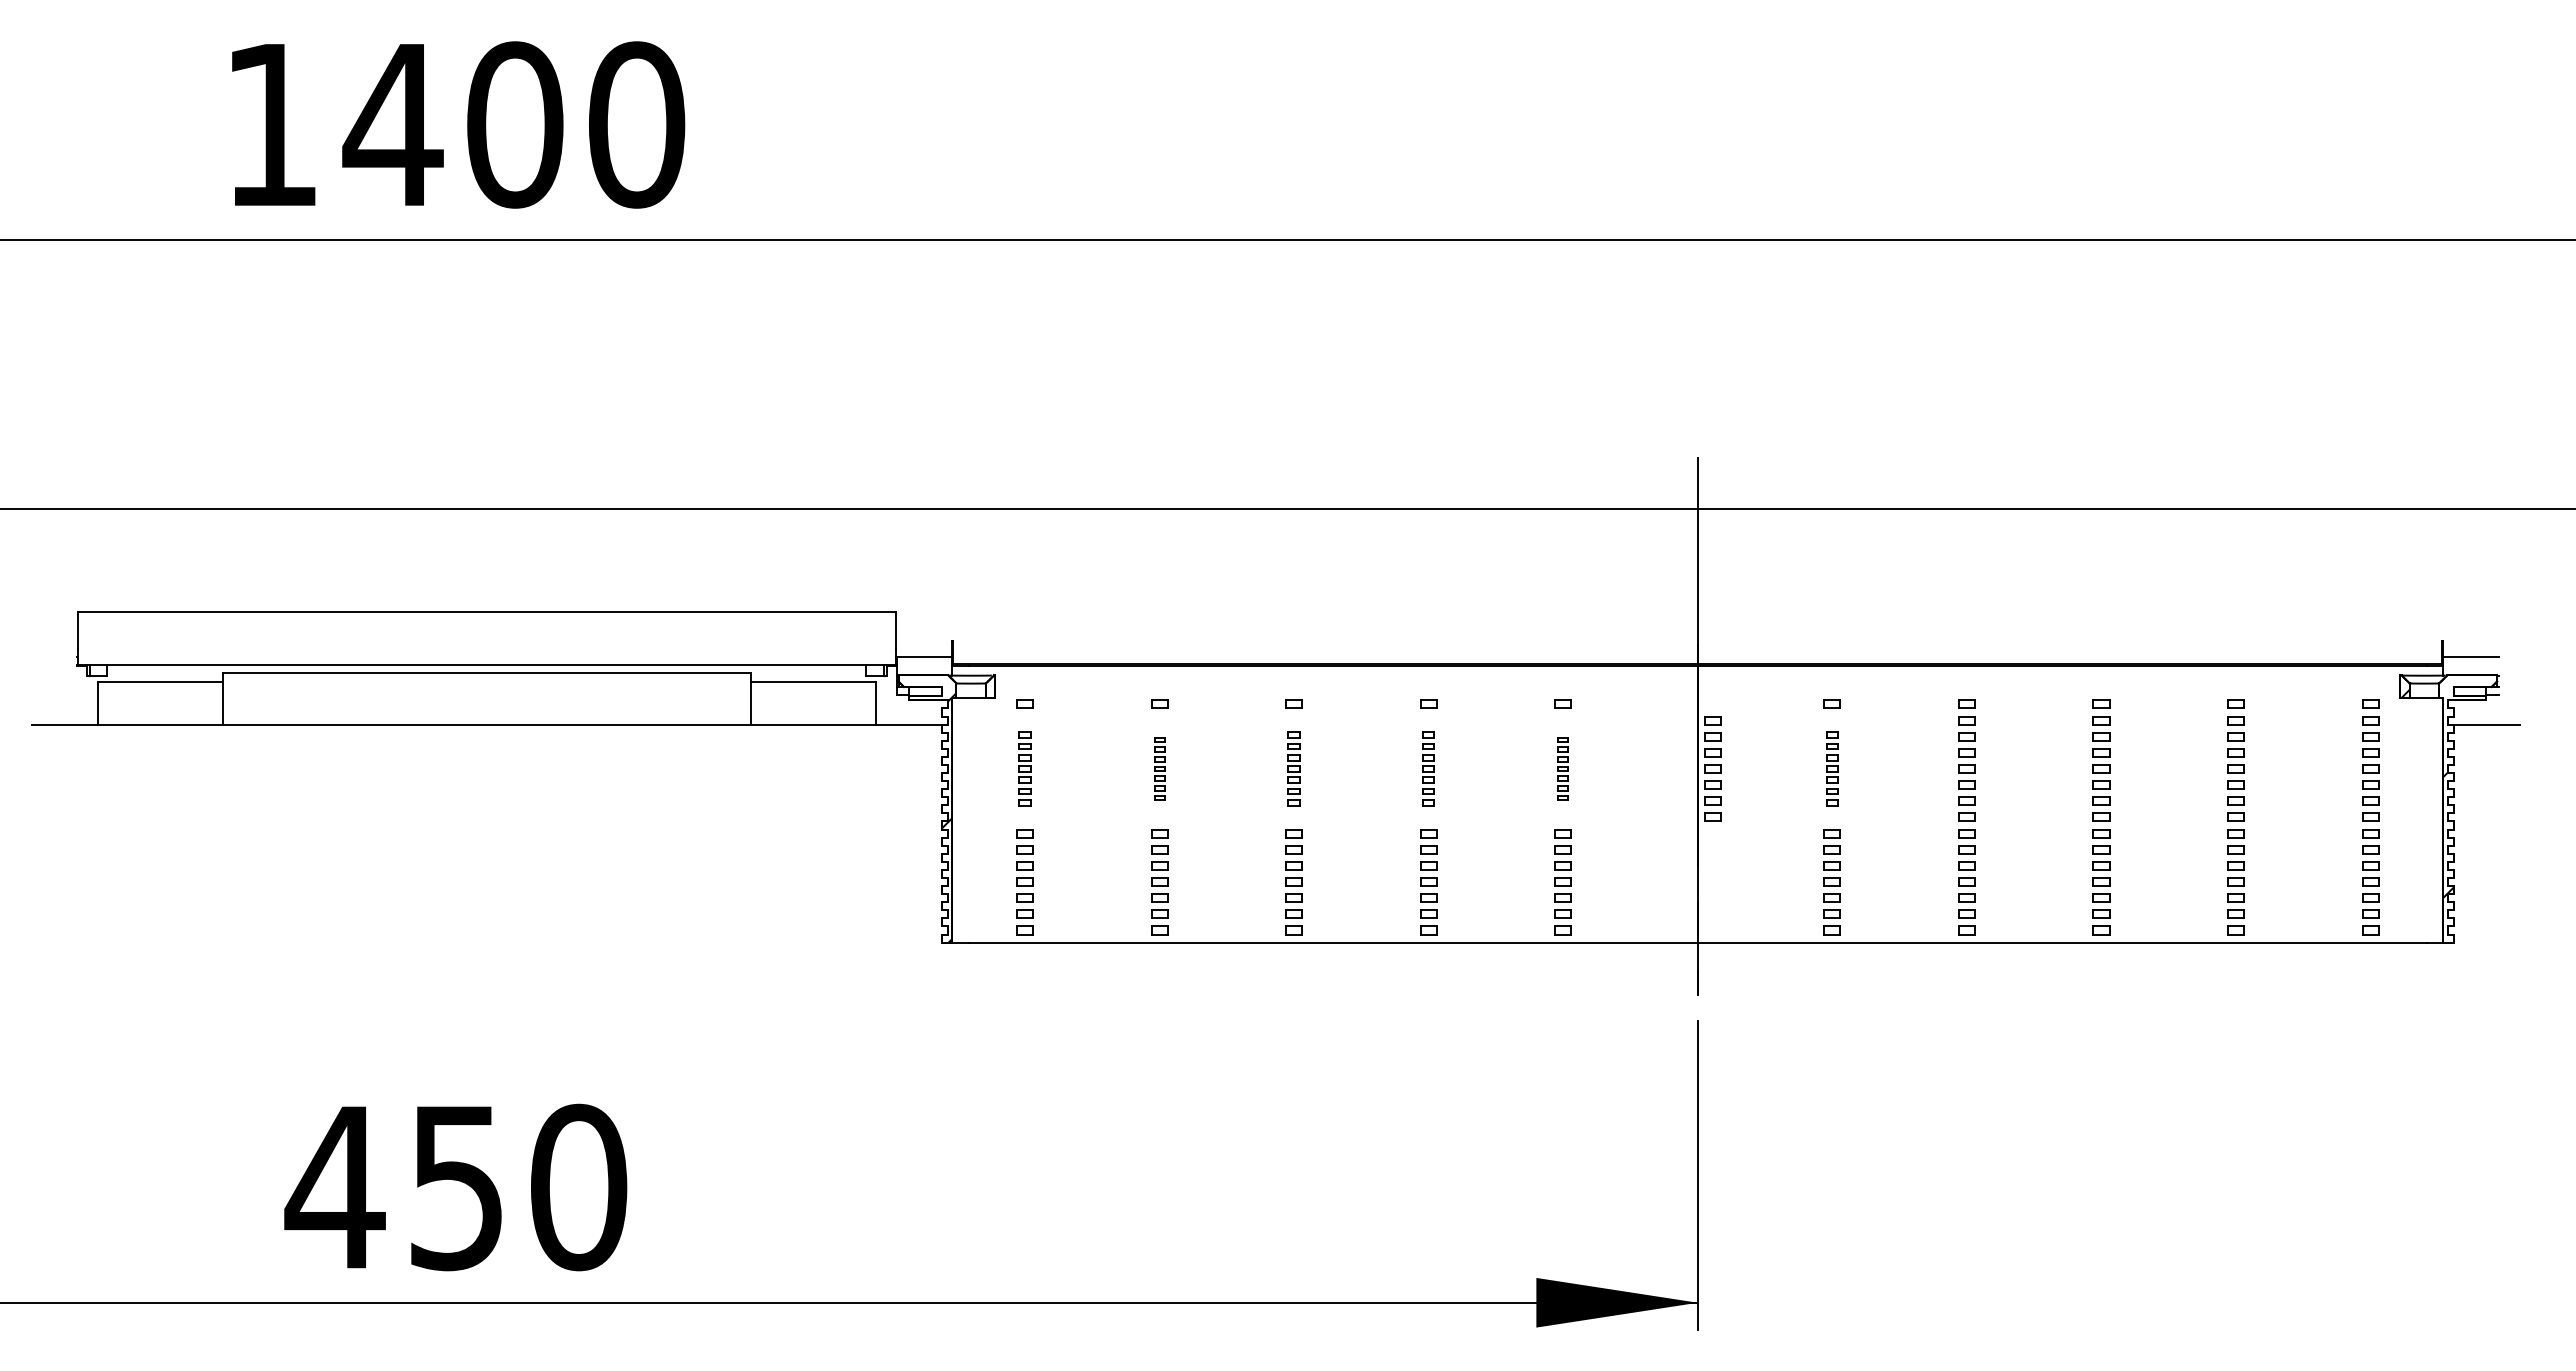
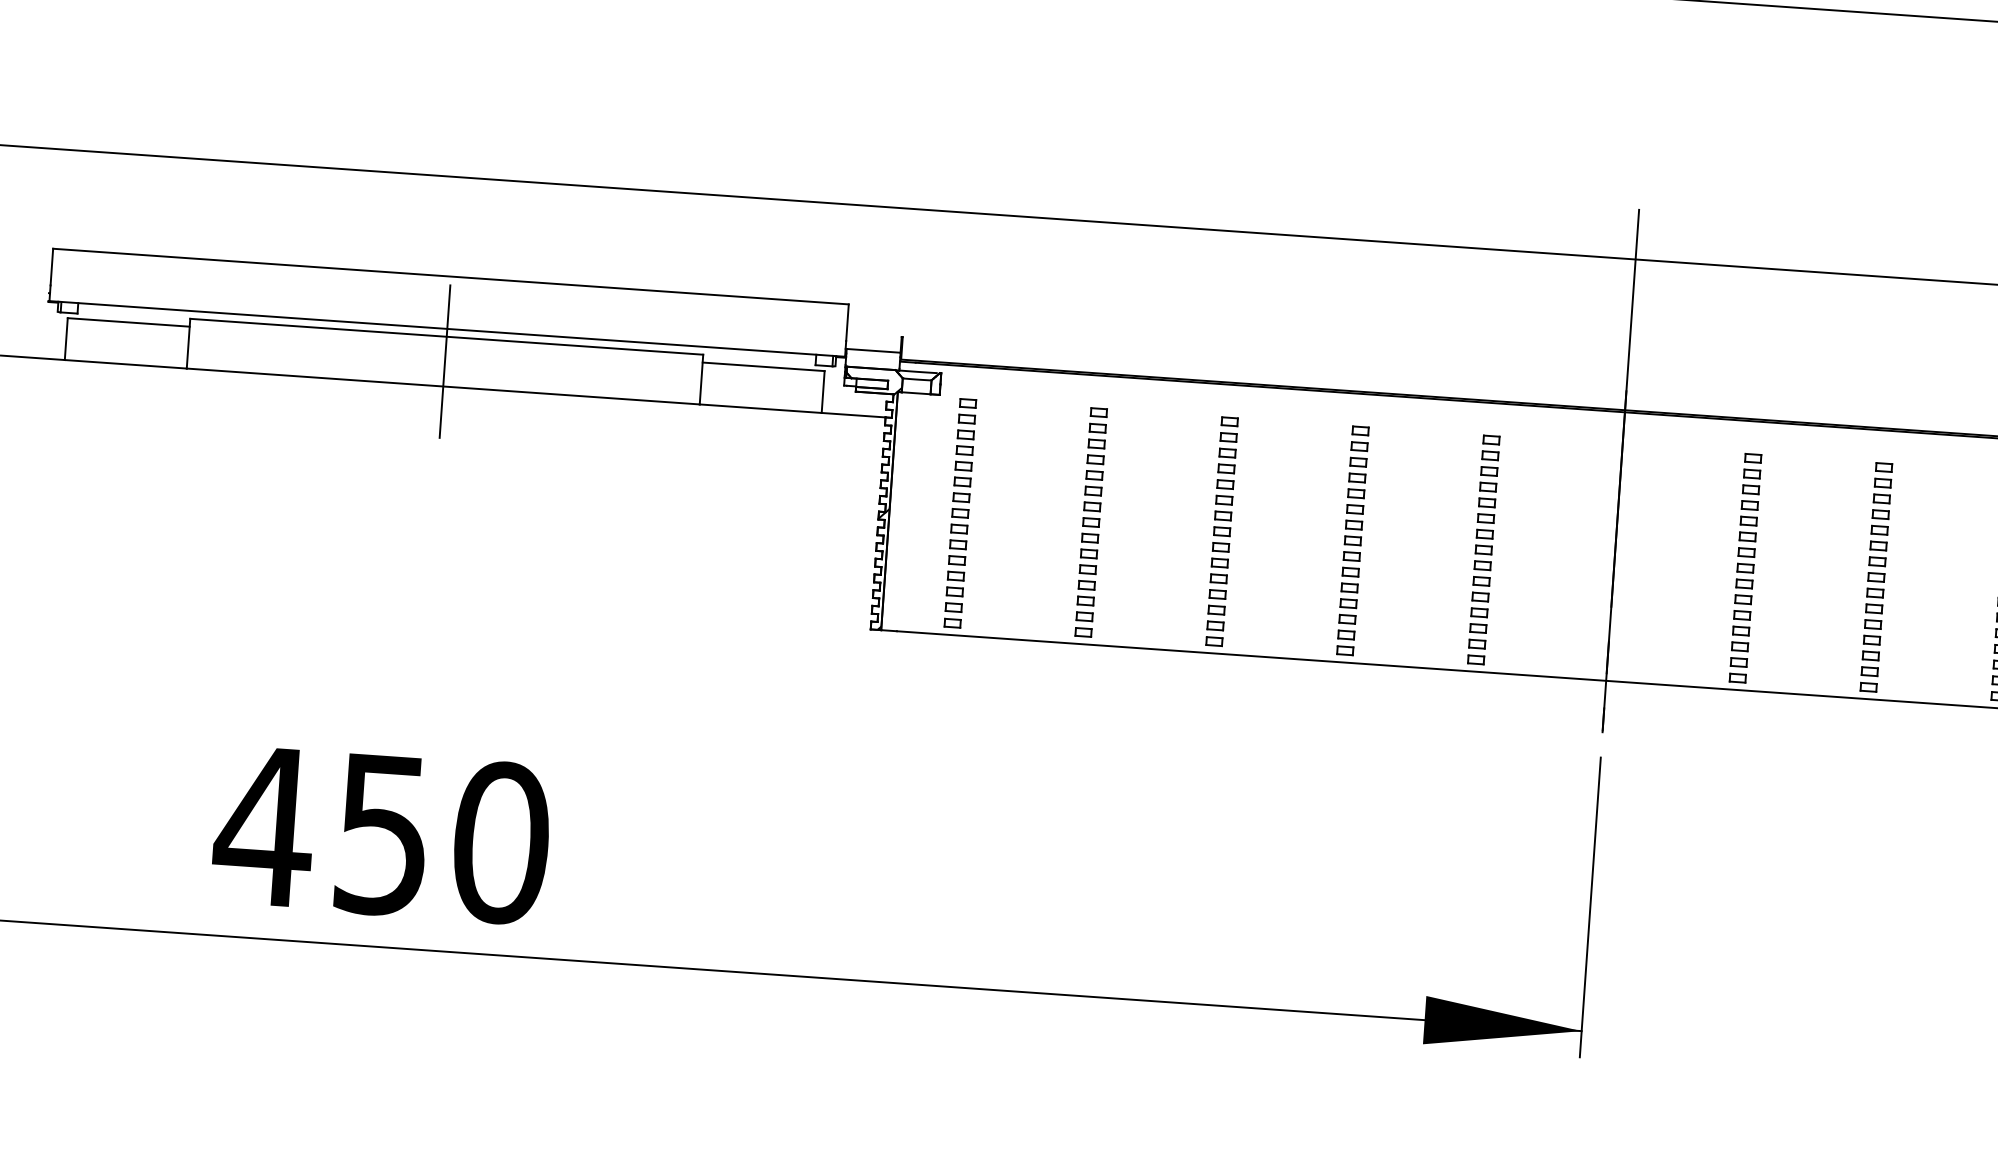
line: (486, 698) -> (444, 361), added
part: (1024, 768) -> (963, 465), size x1.43
part: (1159, 768) -> (1094, 474), size x1.67
part: (1293, 768) -> (1224, 484), size x1.43
part: (1428, 768) -> (1356, 493), size x1.43
part: (1562, 768) -> (1486, 502), size x1.67
part: (1712, 768) -> (1632, 512), removed
part: (1831, 768) -> (1747, 520), size x1.43

